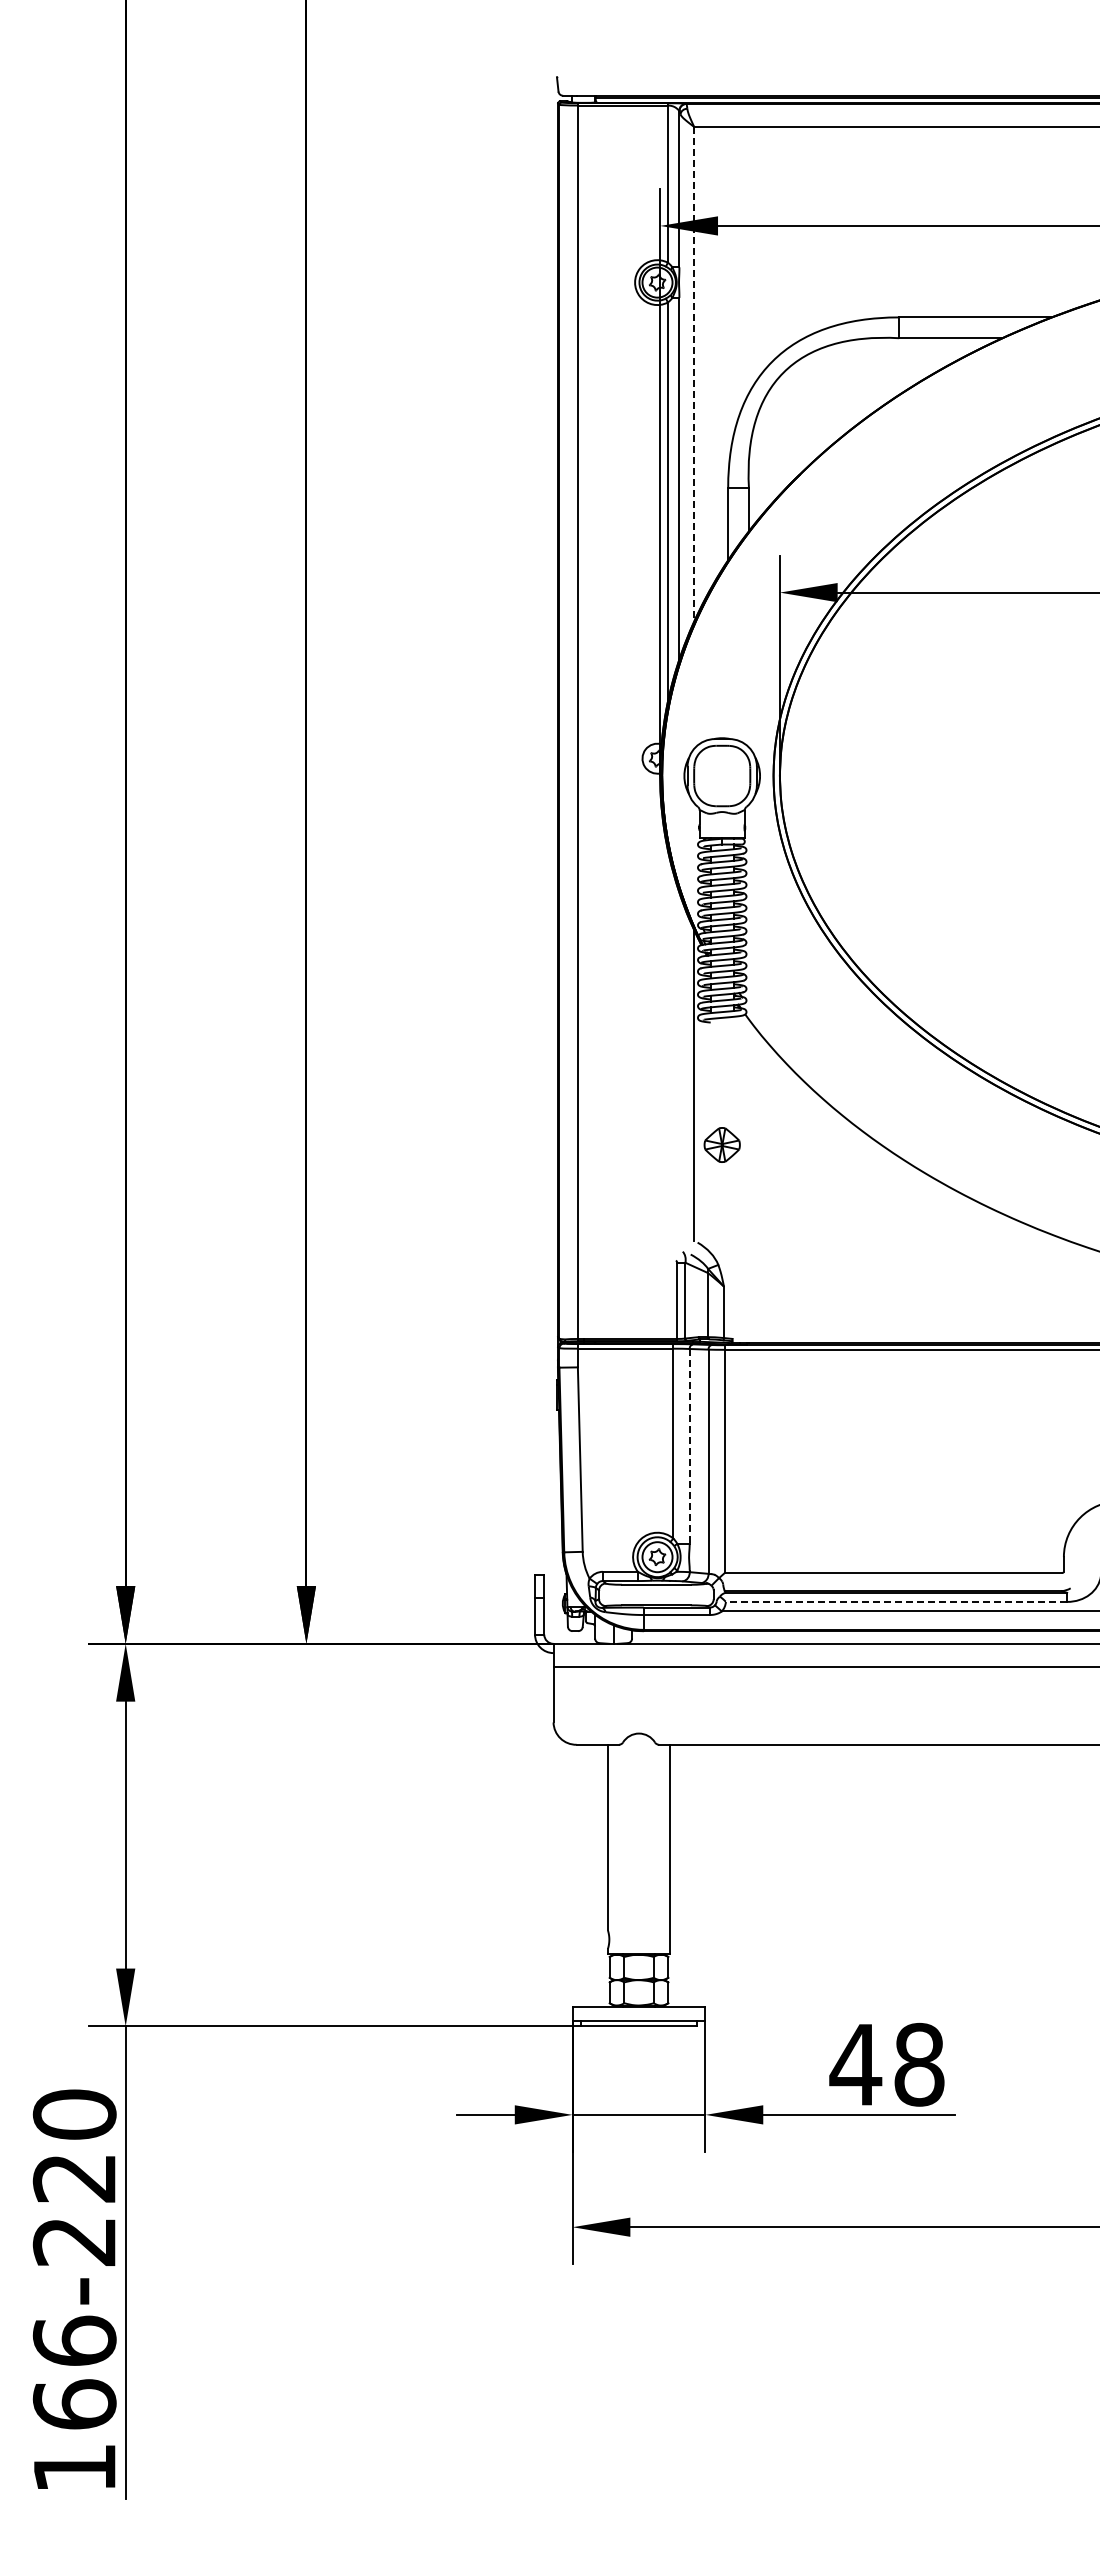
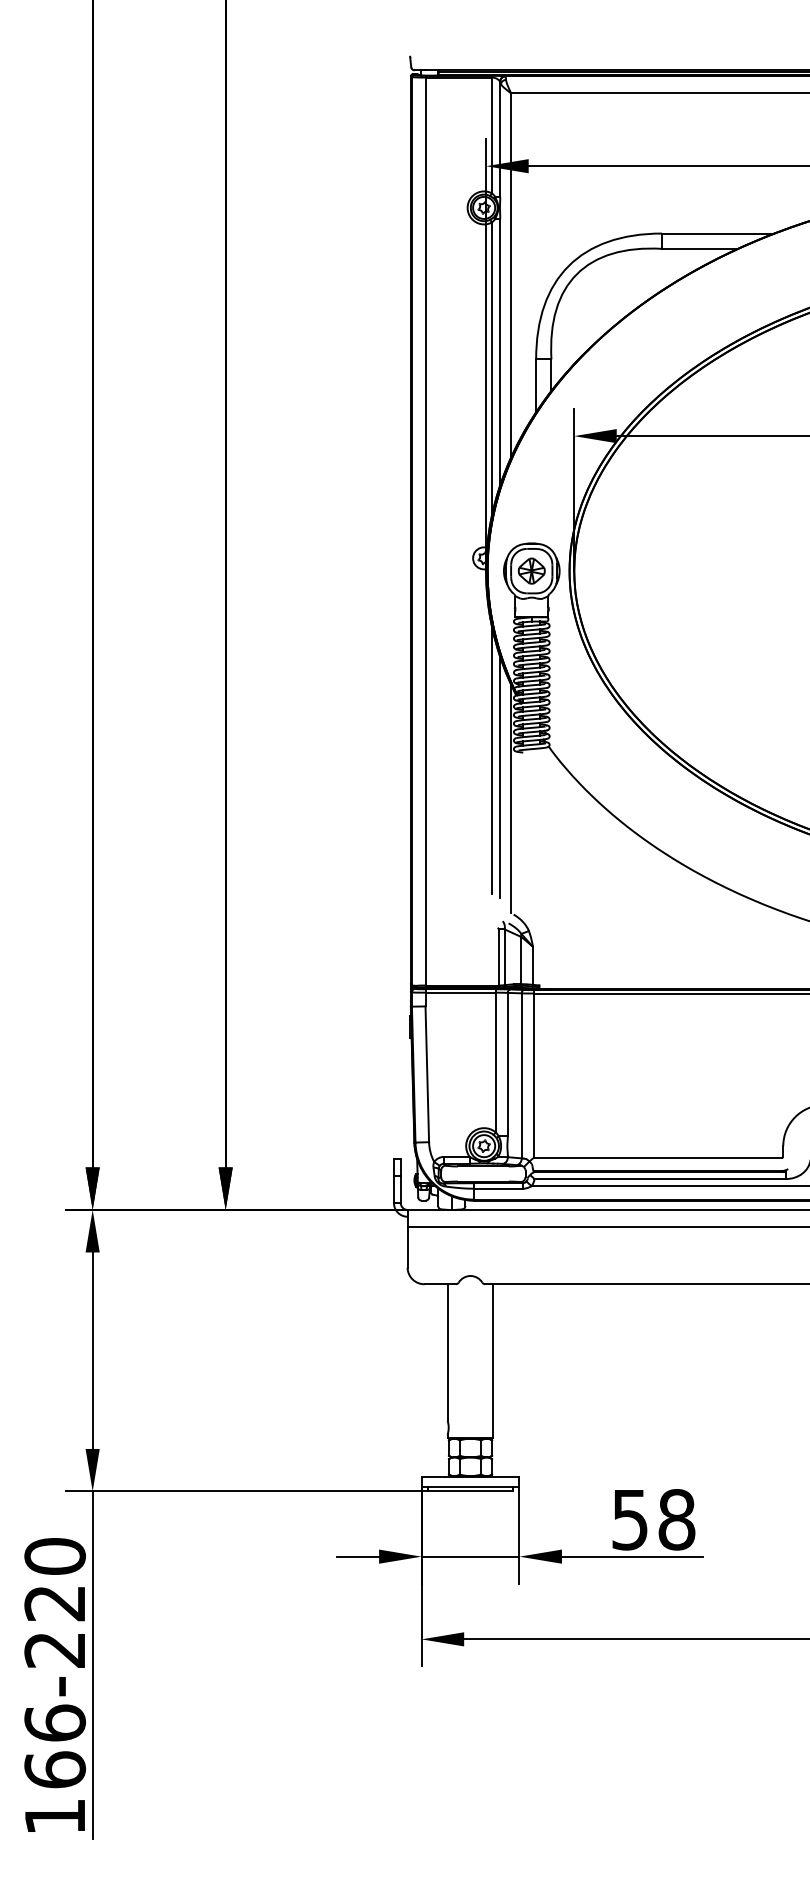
line: (694, 374) -> (511, 275), dashed -> solid
line: (667, 1031) -> (491, 759), added
line: (679, 1055) -> (500, 776), added
part: (721, 1144) -> (531, 570), moved
line: (689, 1446) -> (507, 1064), dashed -> solid
line: (896, 1601) -> (660, 1178), dashed -> solid
text: (855, 2065) -> (629, 1520), 48 -> 58

